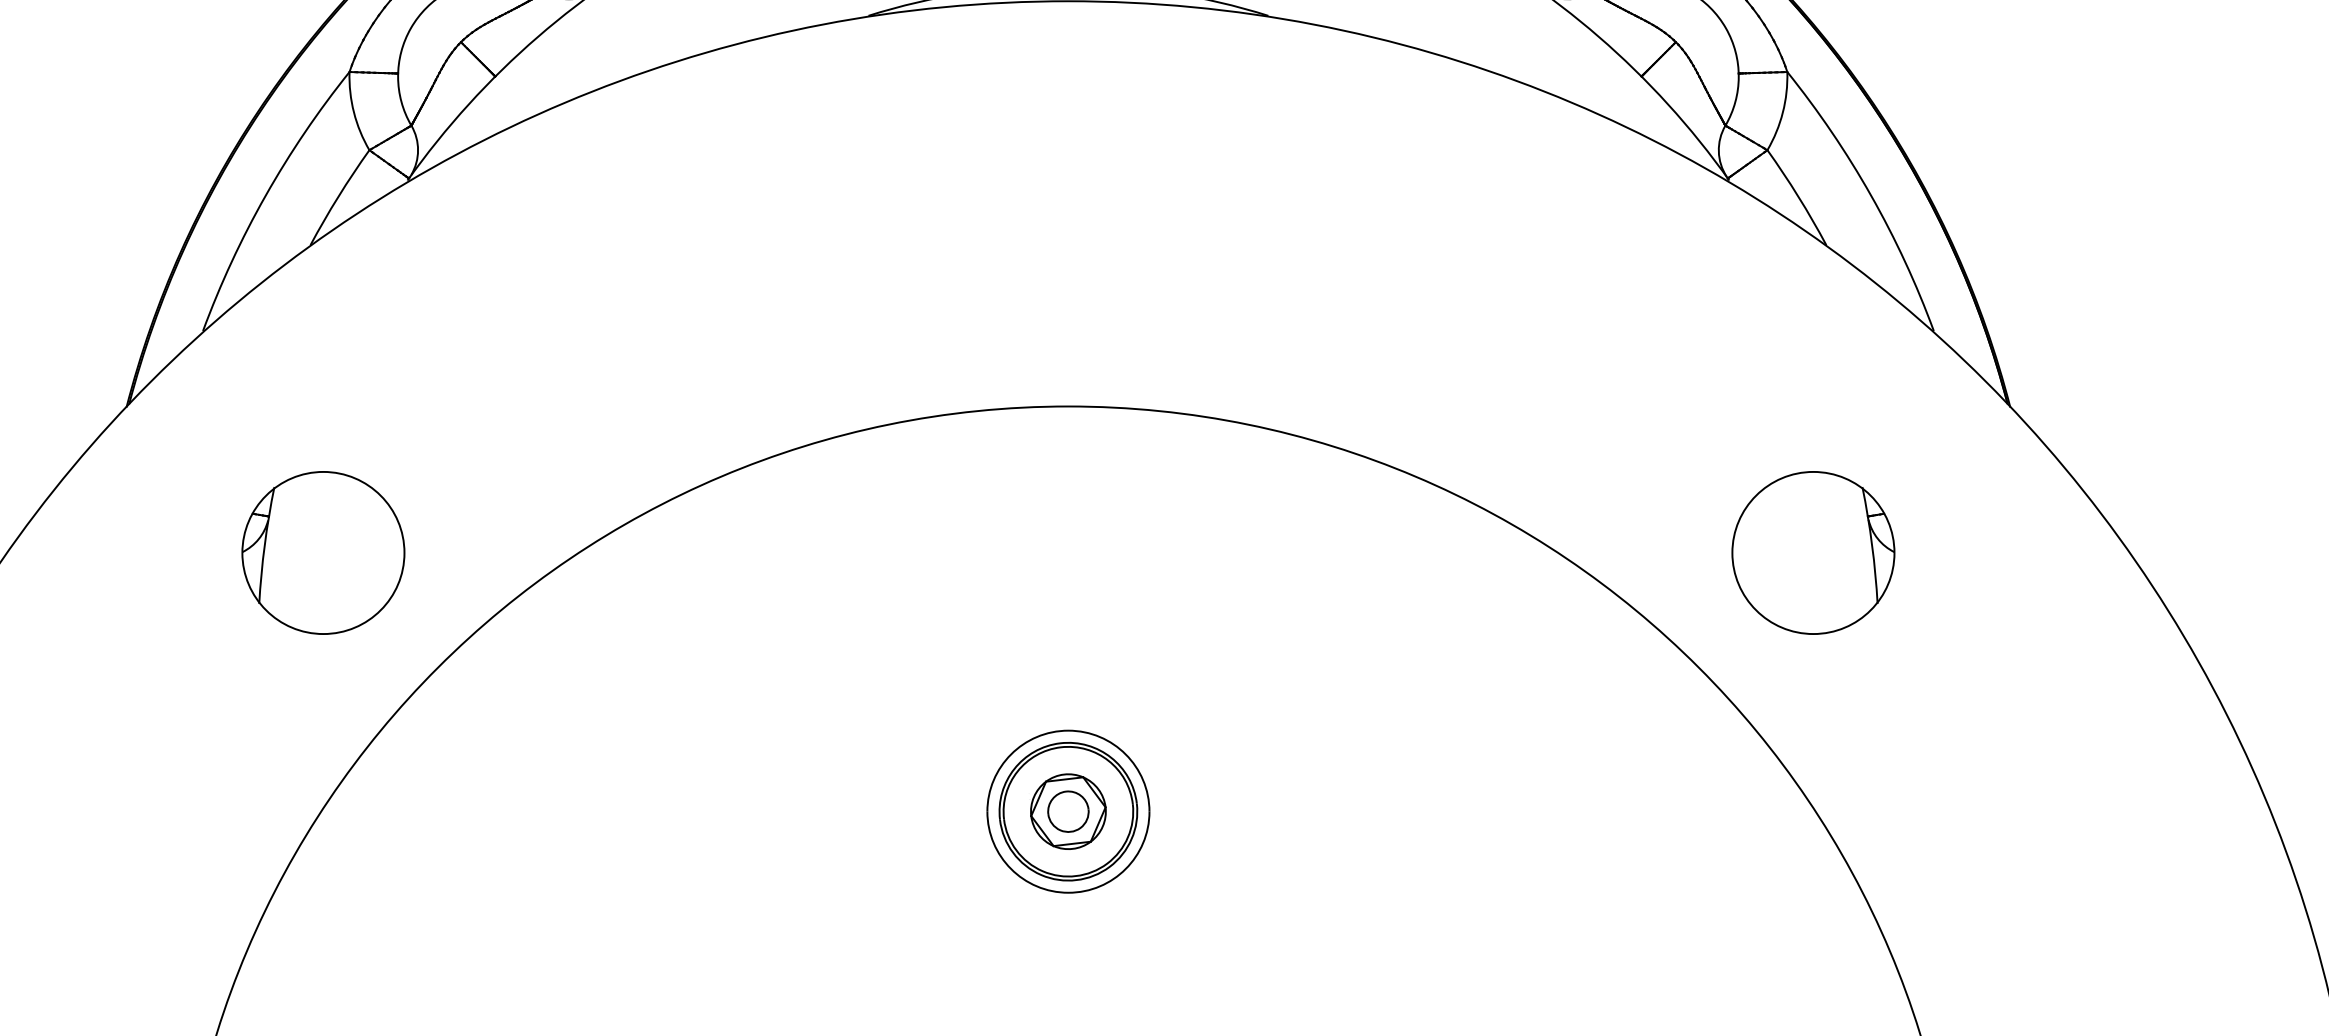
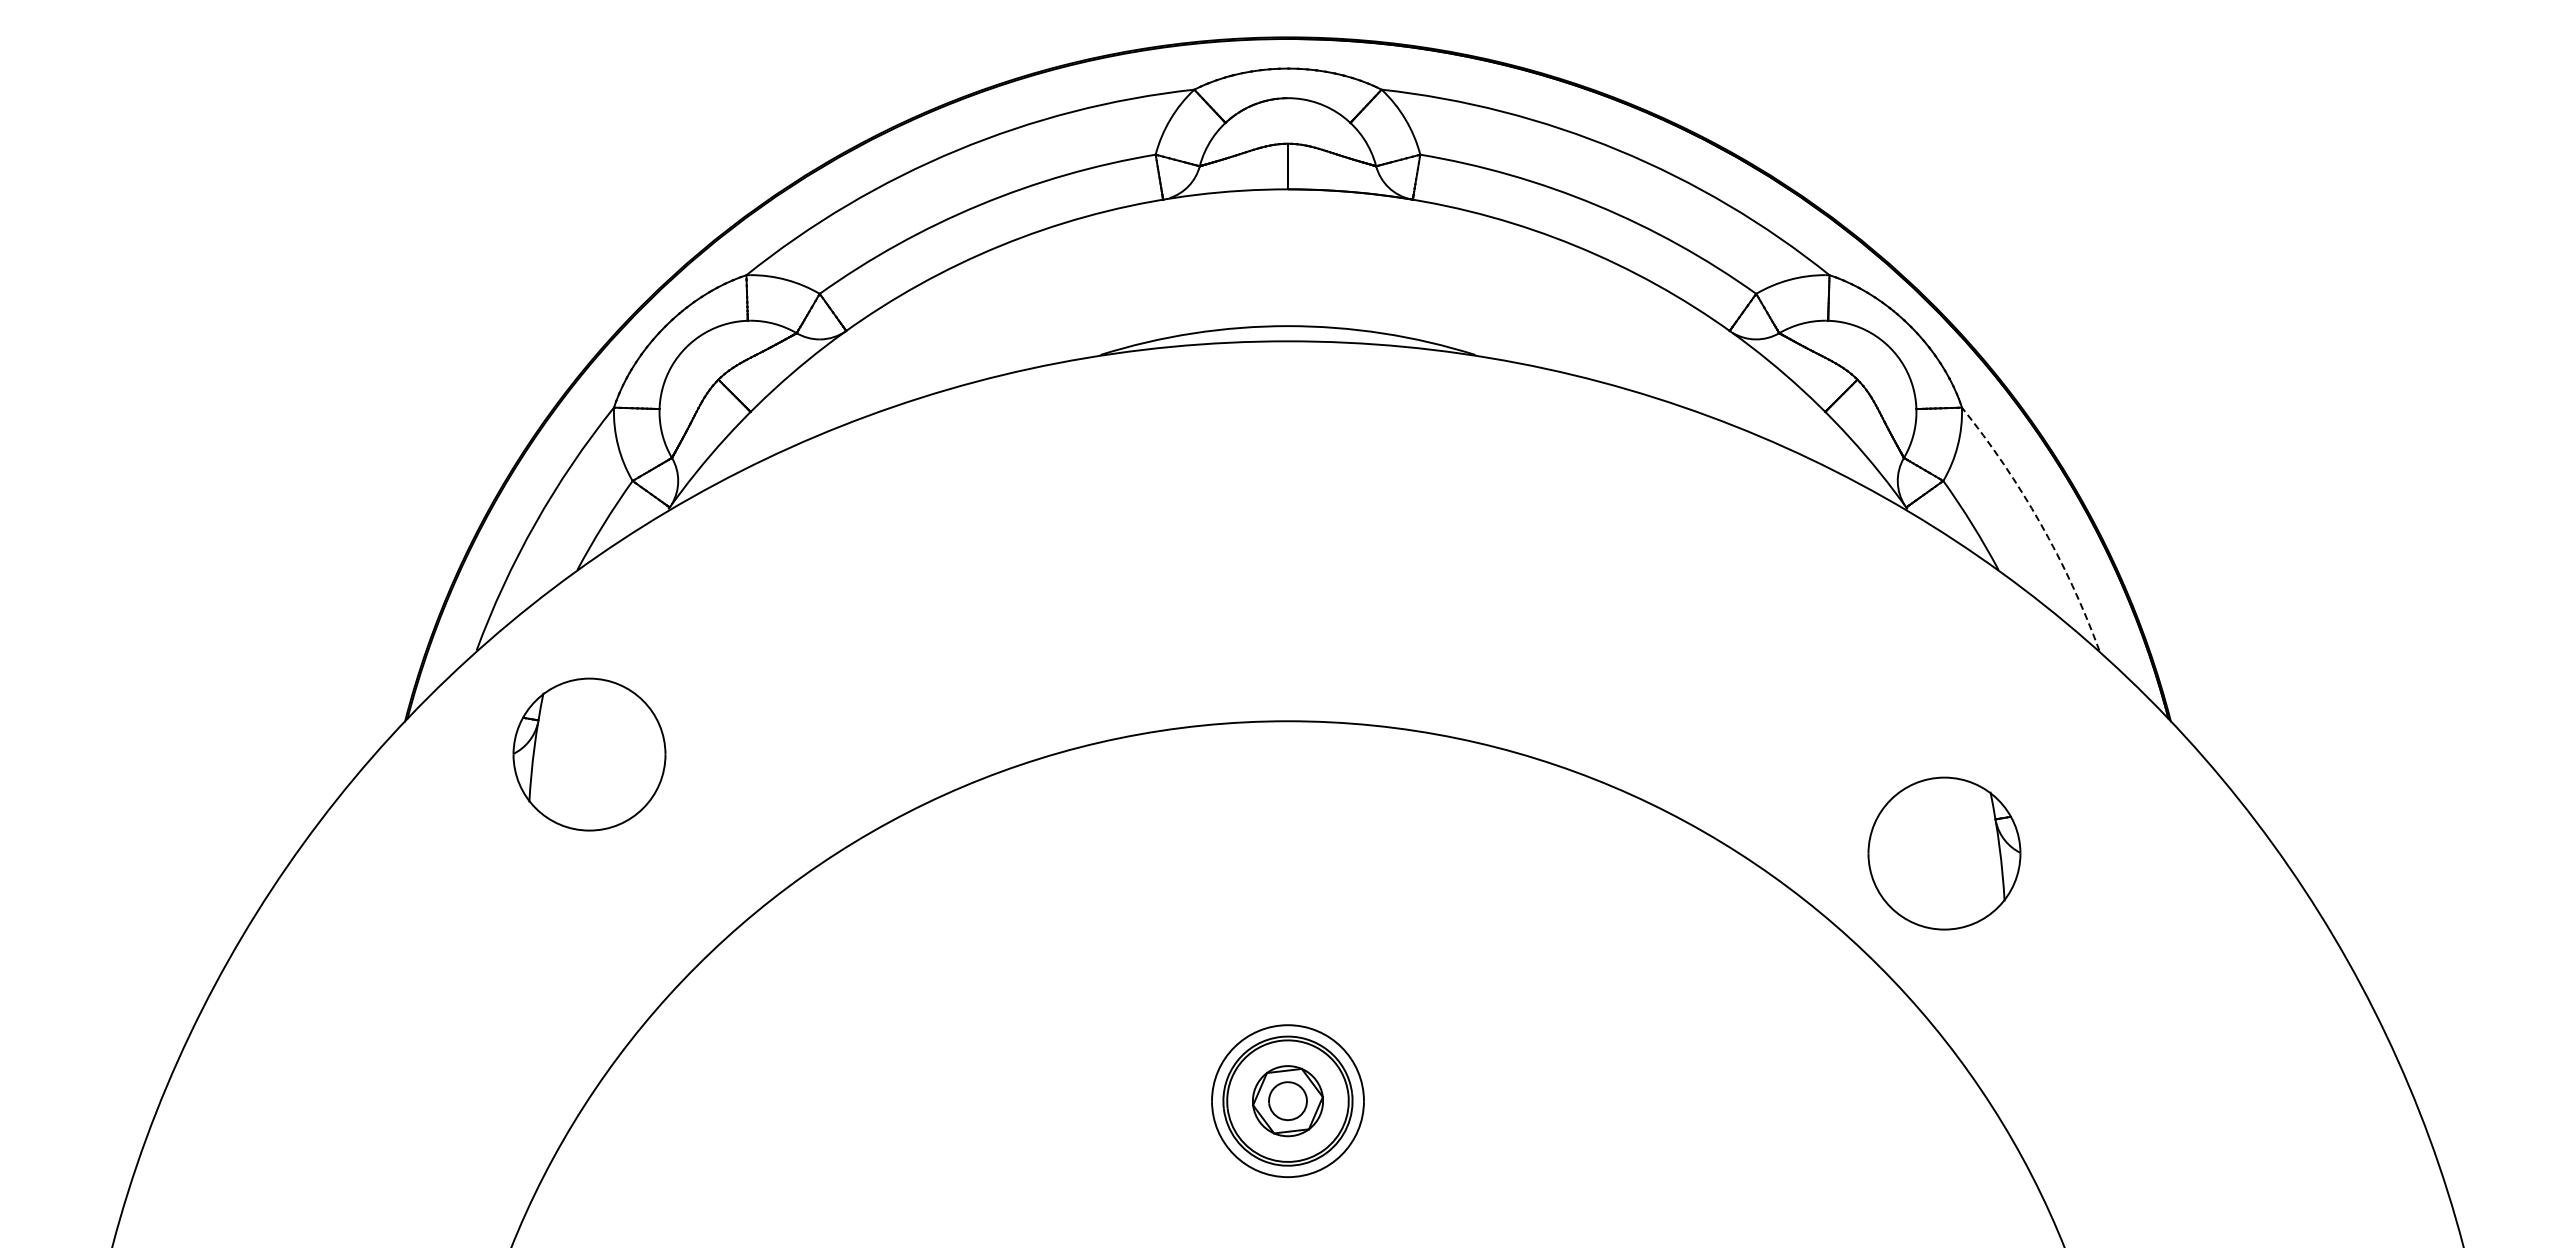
arc: (1871, 195) -> (2040, 523), solid -> dashed
part: (323, 552) -> (589, 754), moved
part: (1813, 552) -> (1944, 853), moved

